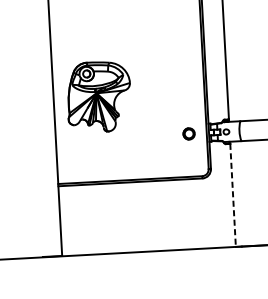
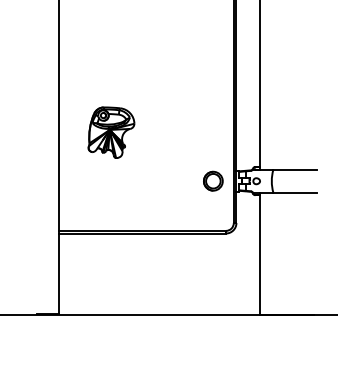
part: (99, 96) -> (111, 132), size x0.62
part: (189, 133) -> (213, 180), size x1.43
line: (233, 195) -> (260, 255), dashed -> solid

